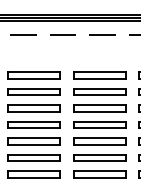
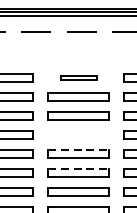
part: (99, 75) -> (78, 78), size x0.6
part: (99, 124) -> (78, 134), removed
line: (100, 138) -> (79, 150), solid -> dashed
line: (100, 154) -> (79, 168), solid -> dashed

